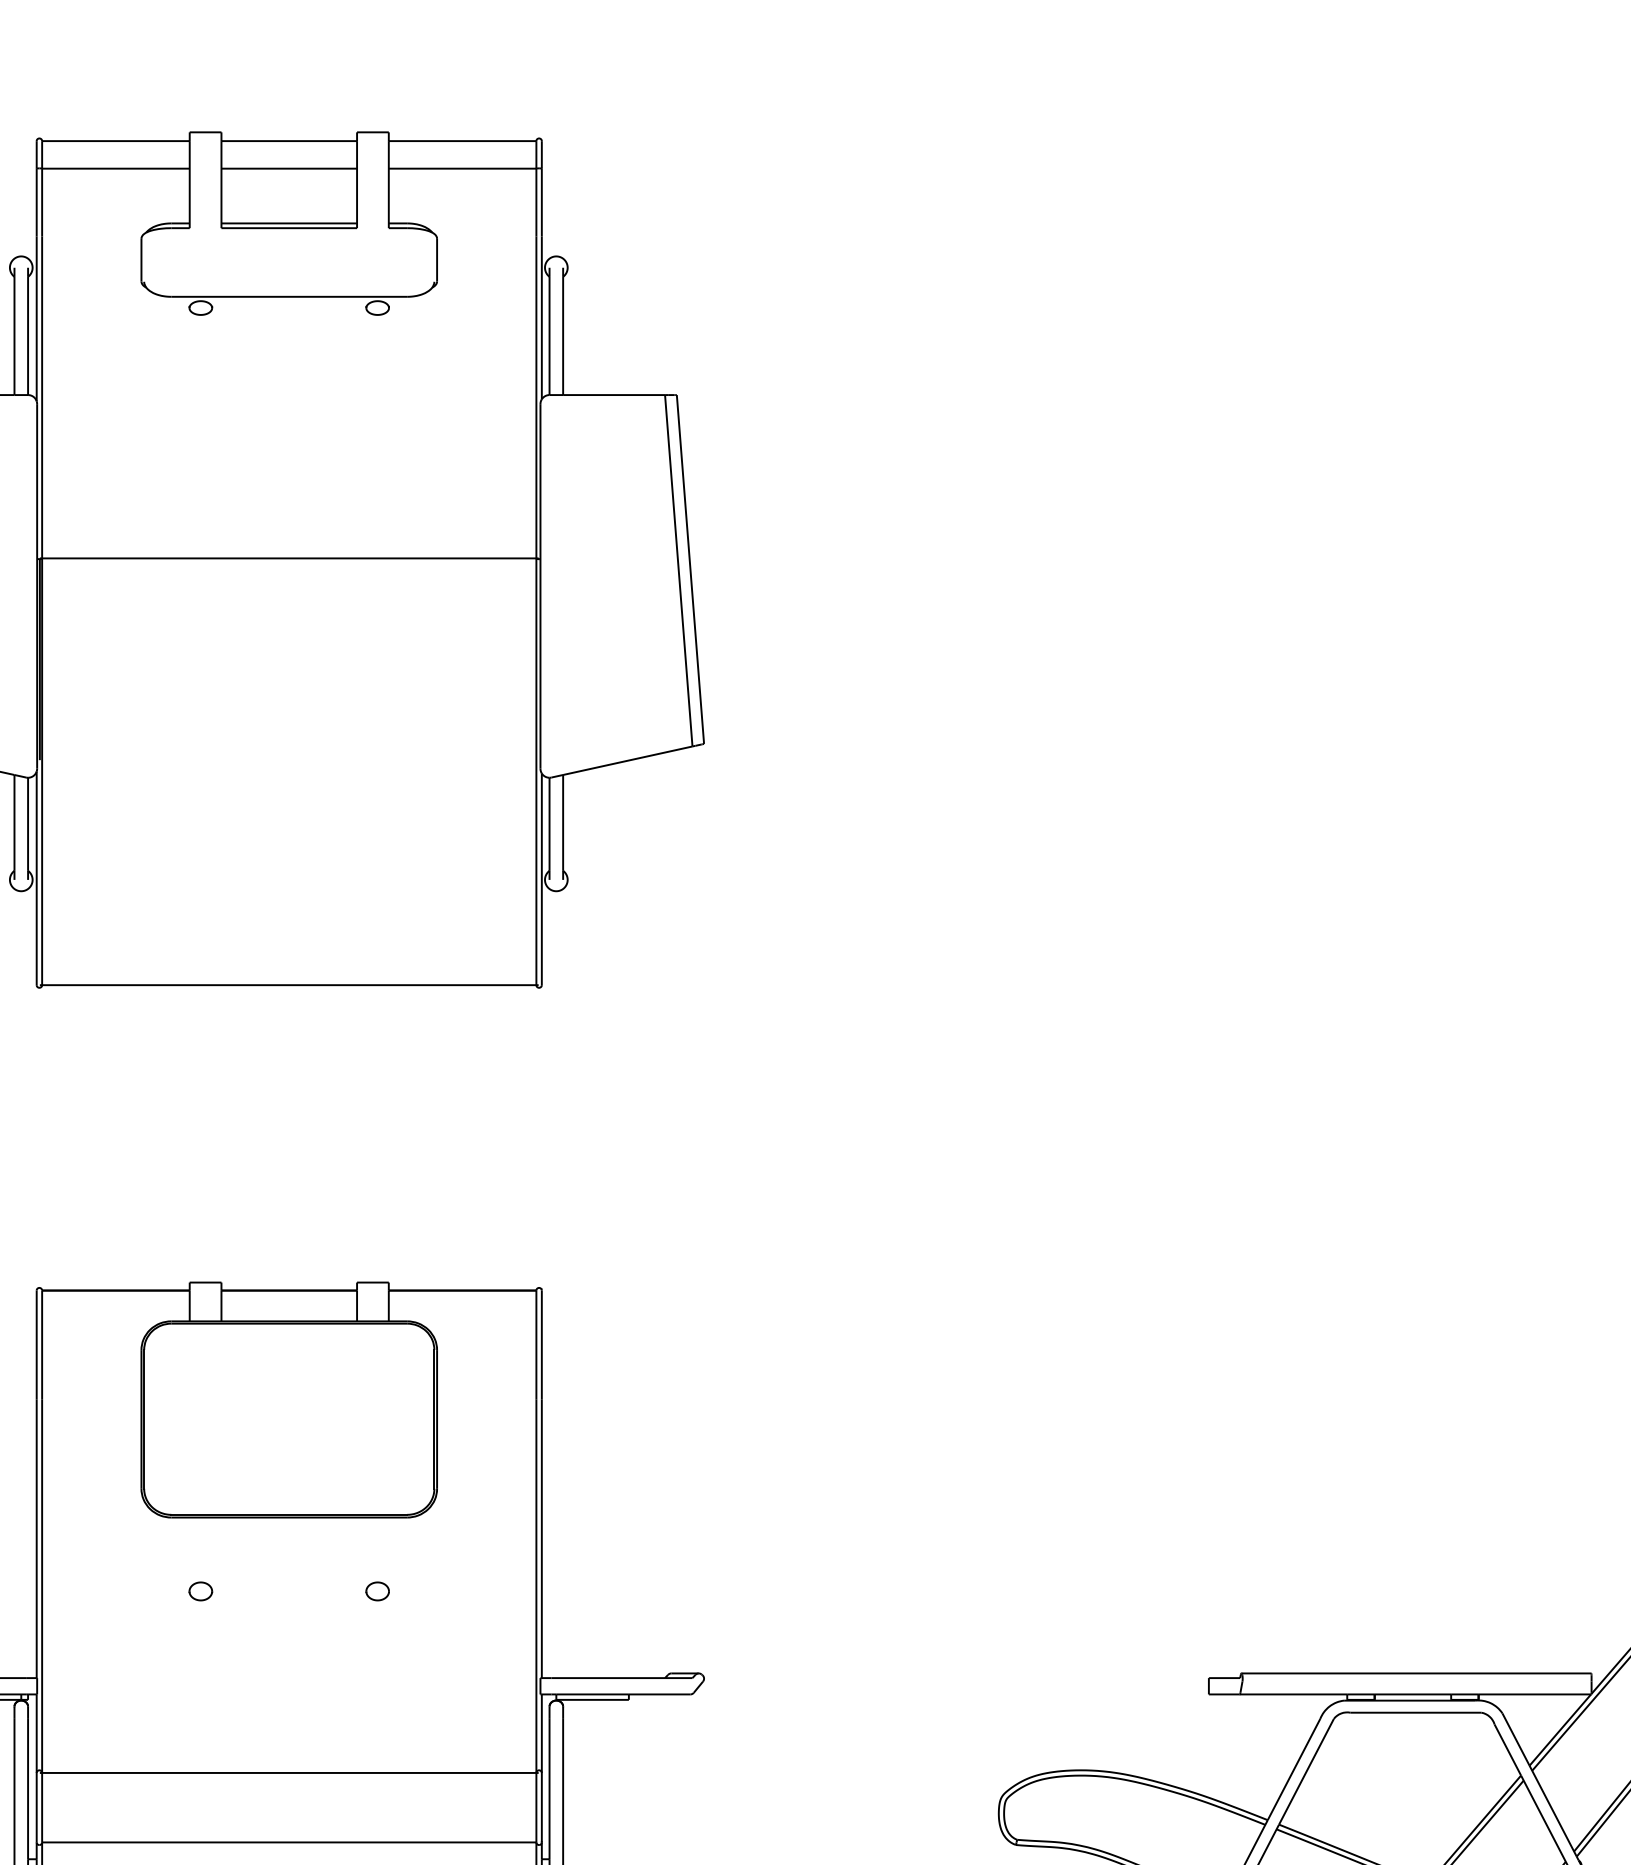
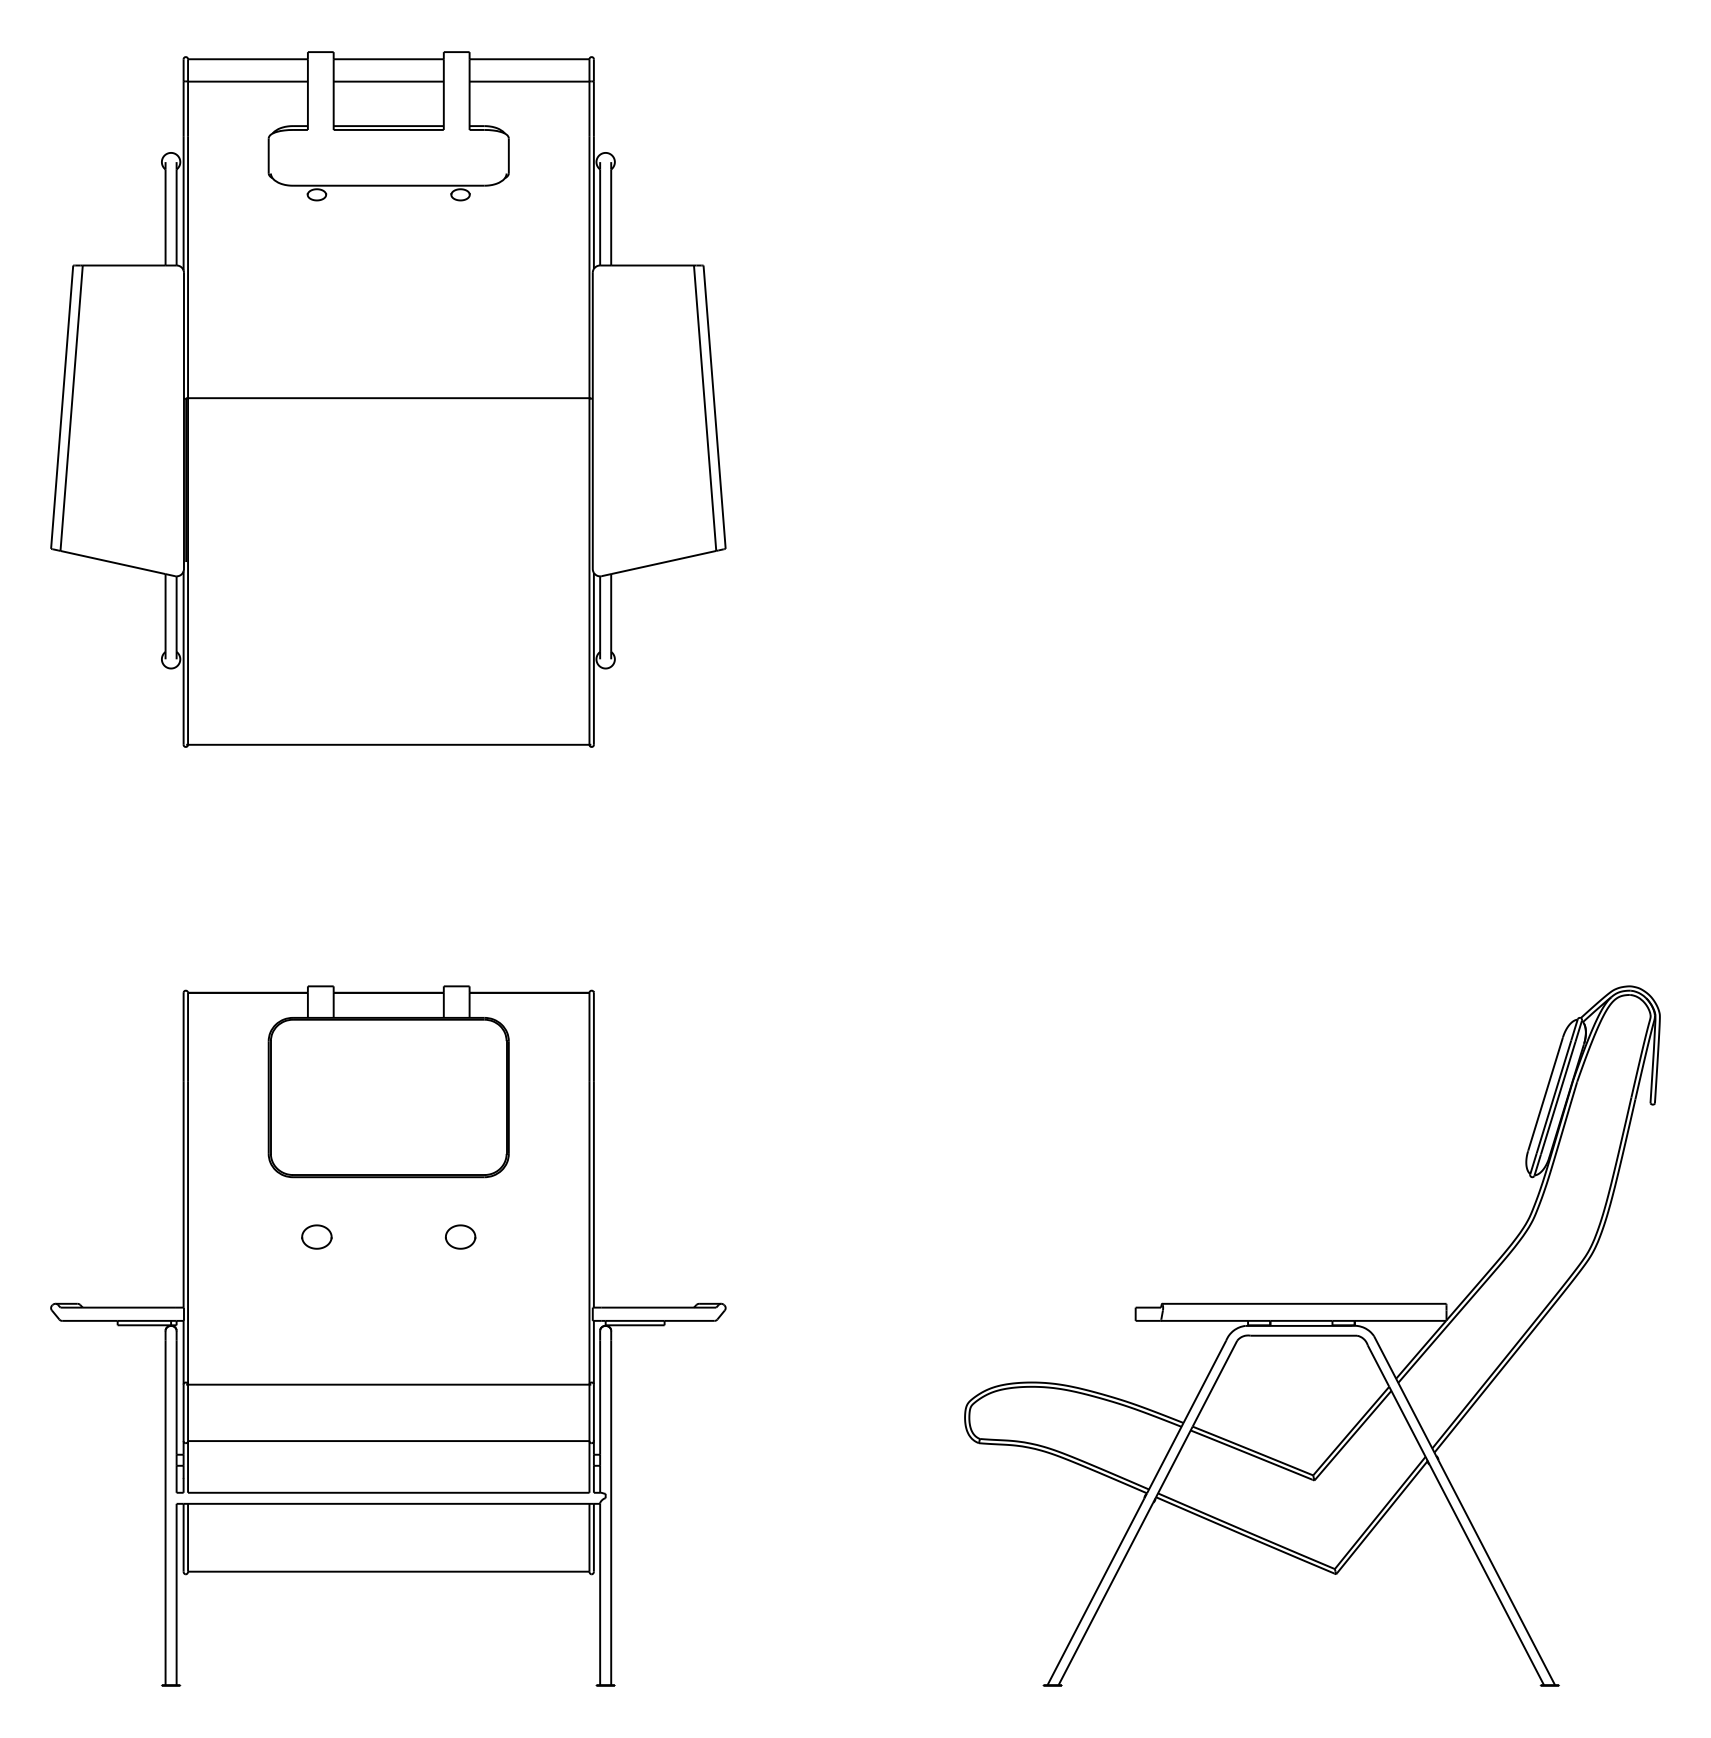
part: (200, 1591) -> (316, 1237), size x1.6
part: (377, 1591) -> (460, 1237), size x1.6

